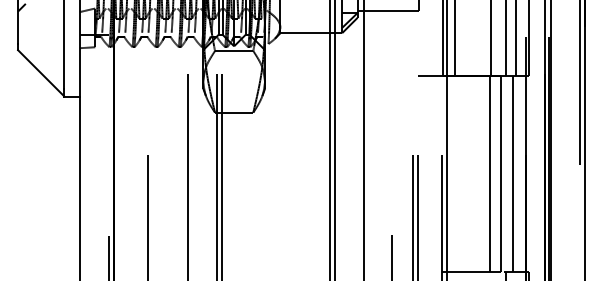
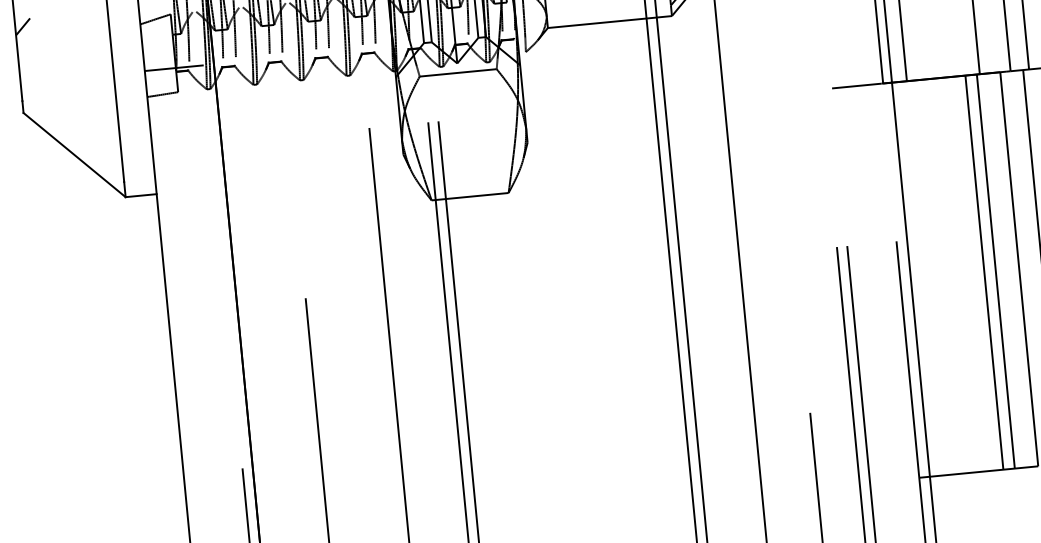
line: (483, 174) -> (983, 272), added

